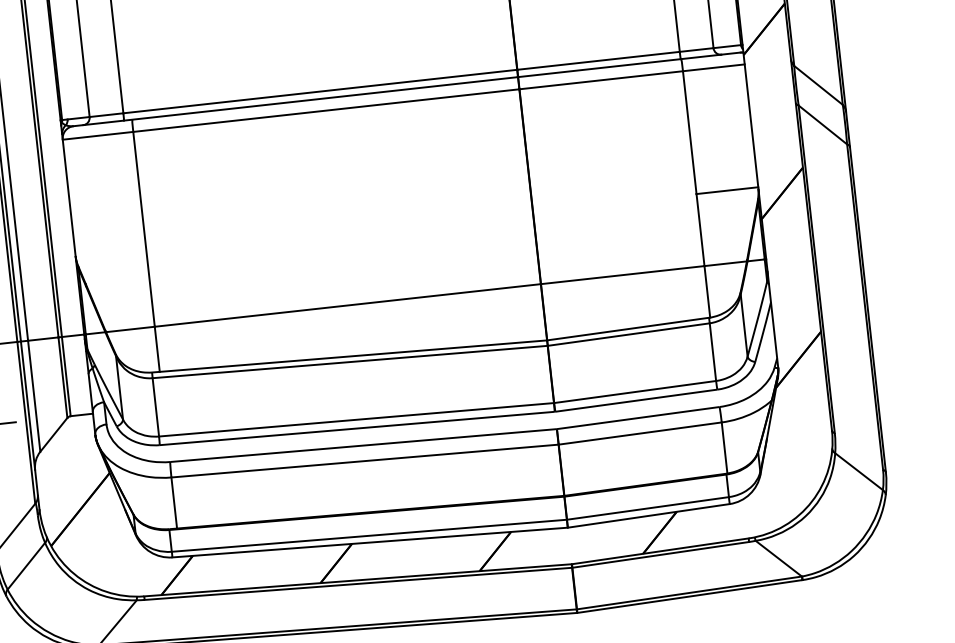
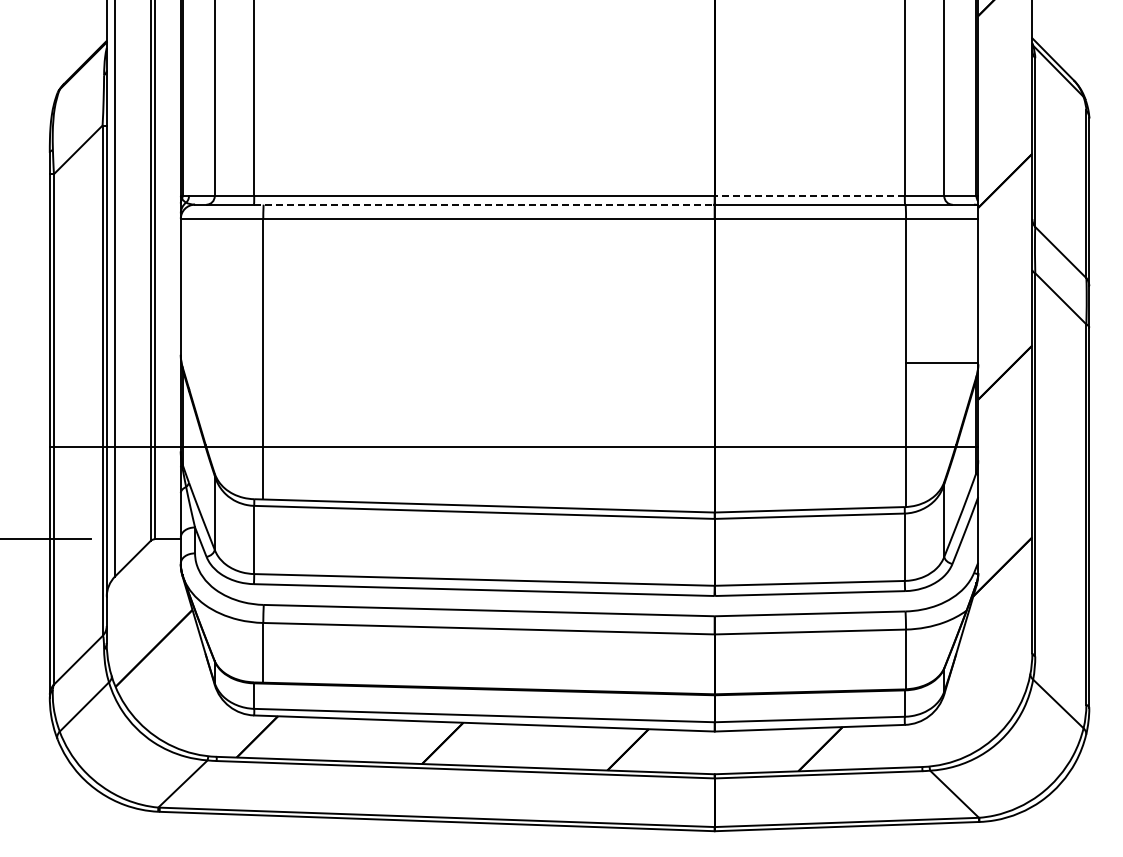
line: (598, 61) -> (809, 196), solid -> dashed
line: (321, 98) -> (484, 204), solid -> dashed

